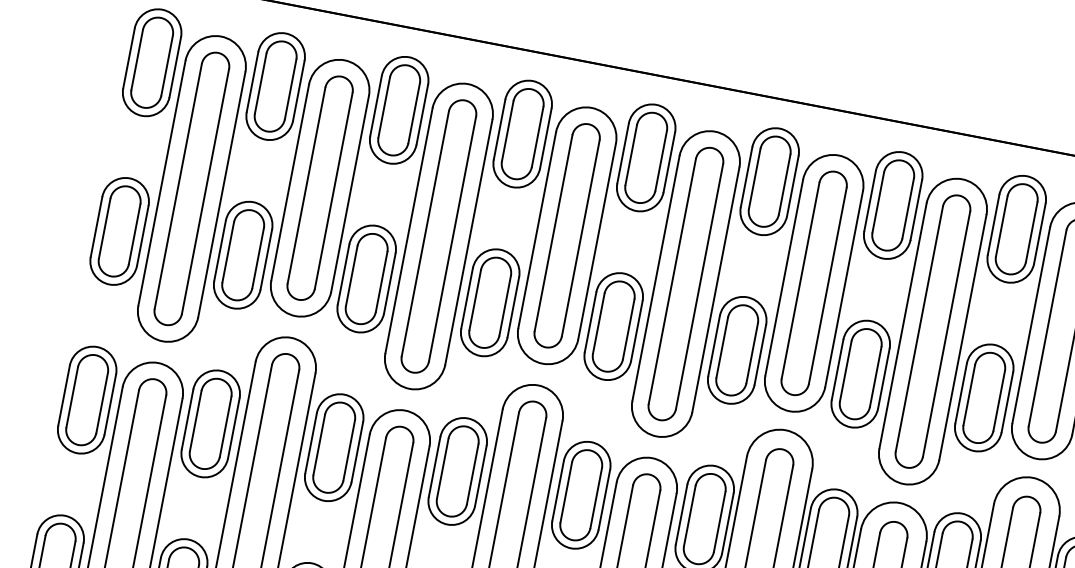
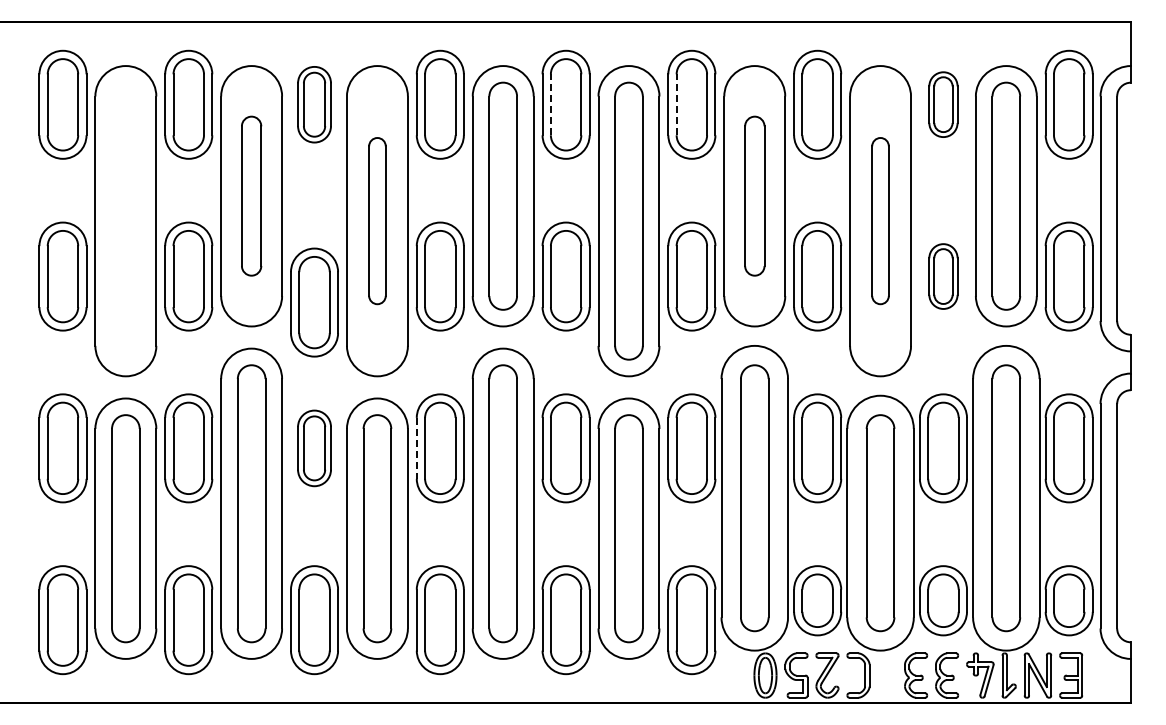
part: (399, 110) -> (314, 104), size x0.7
line: (630, 154) -> (550, 104), solid -> dashed
line: (754, 178) -> (676, 104), solid -> dashed
part: (320, 187) -> (251, 195), size x0.7
part: (191, 188) -> (125, 220), removed
part: (1016, 228) -> (943, 104), size x0.6
part: (439, 235) -> (377, 220), size x0.6
part: (366, 278) -> (314, 302), moved
part: (814, 282) -> (754, 195), size x0.7
part: (933, 330) -> (880, 220), size x0.6
part: (984, 397) -> (943, 276), size x0.6
part: (334, 447) -> (314, 448), size x0.7
line: (434, 467) -> (416, 448), solid -> dashed

